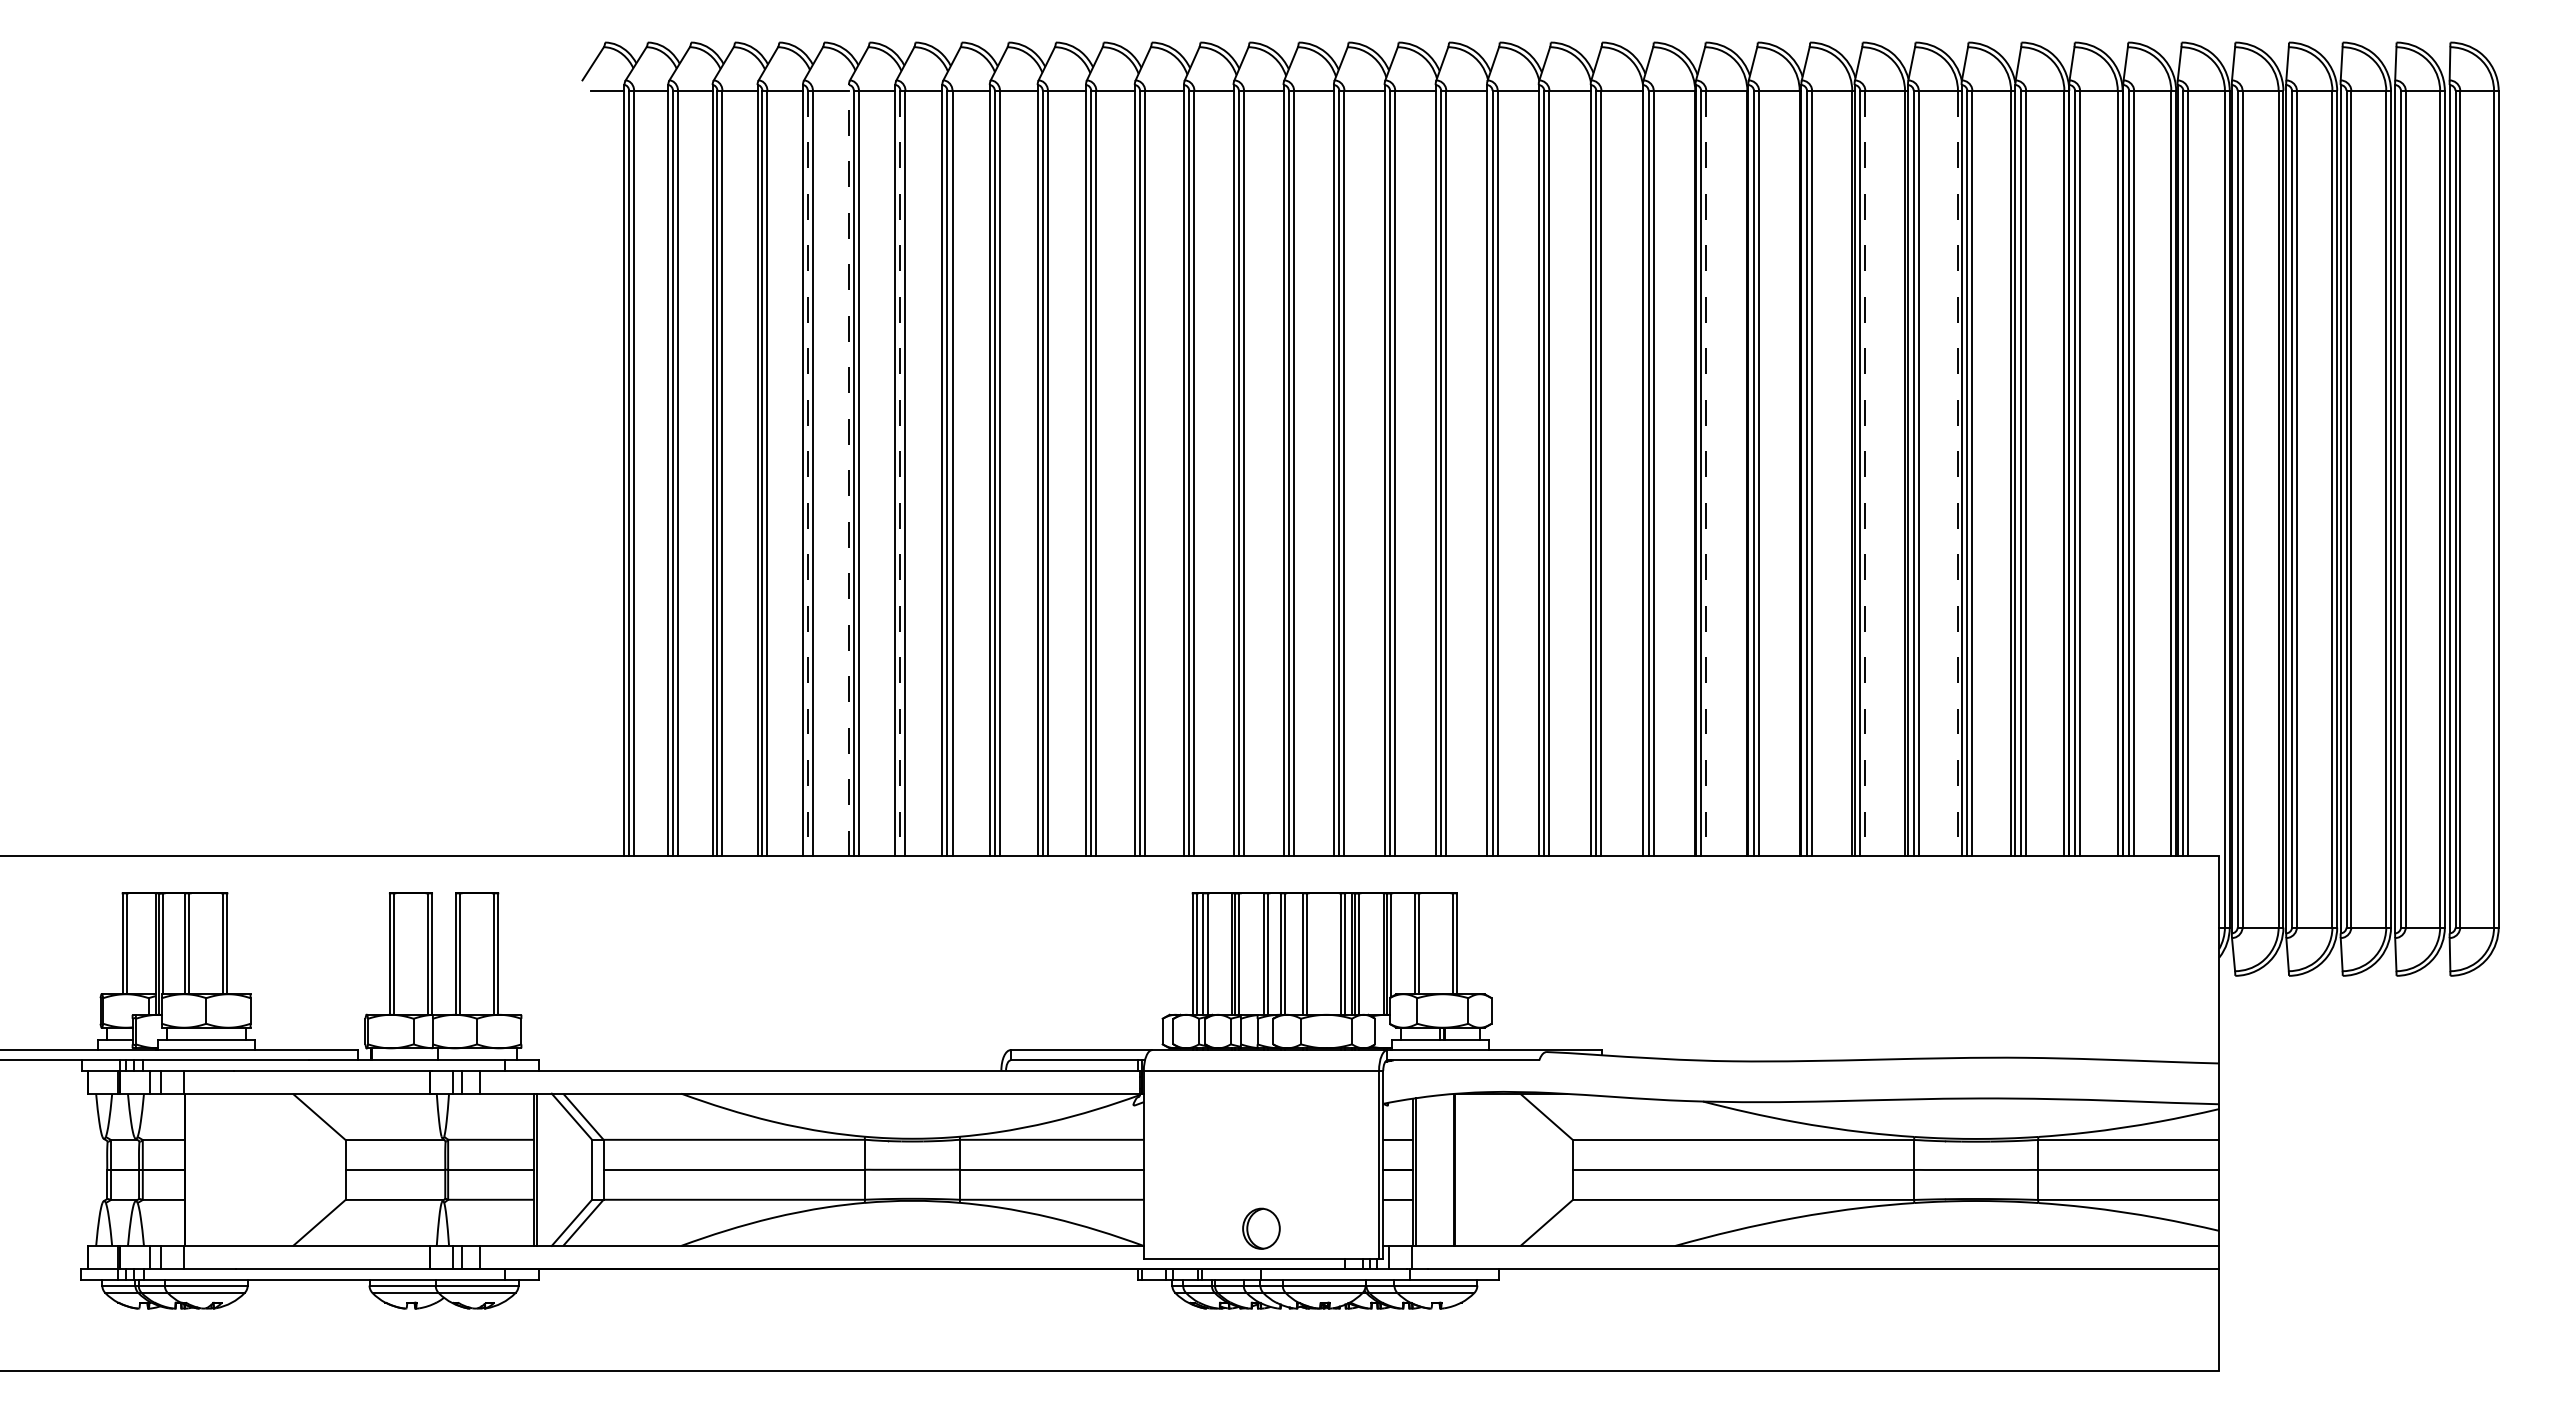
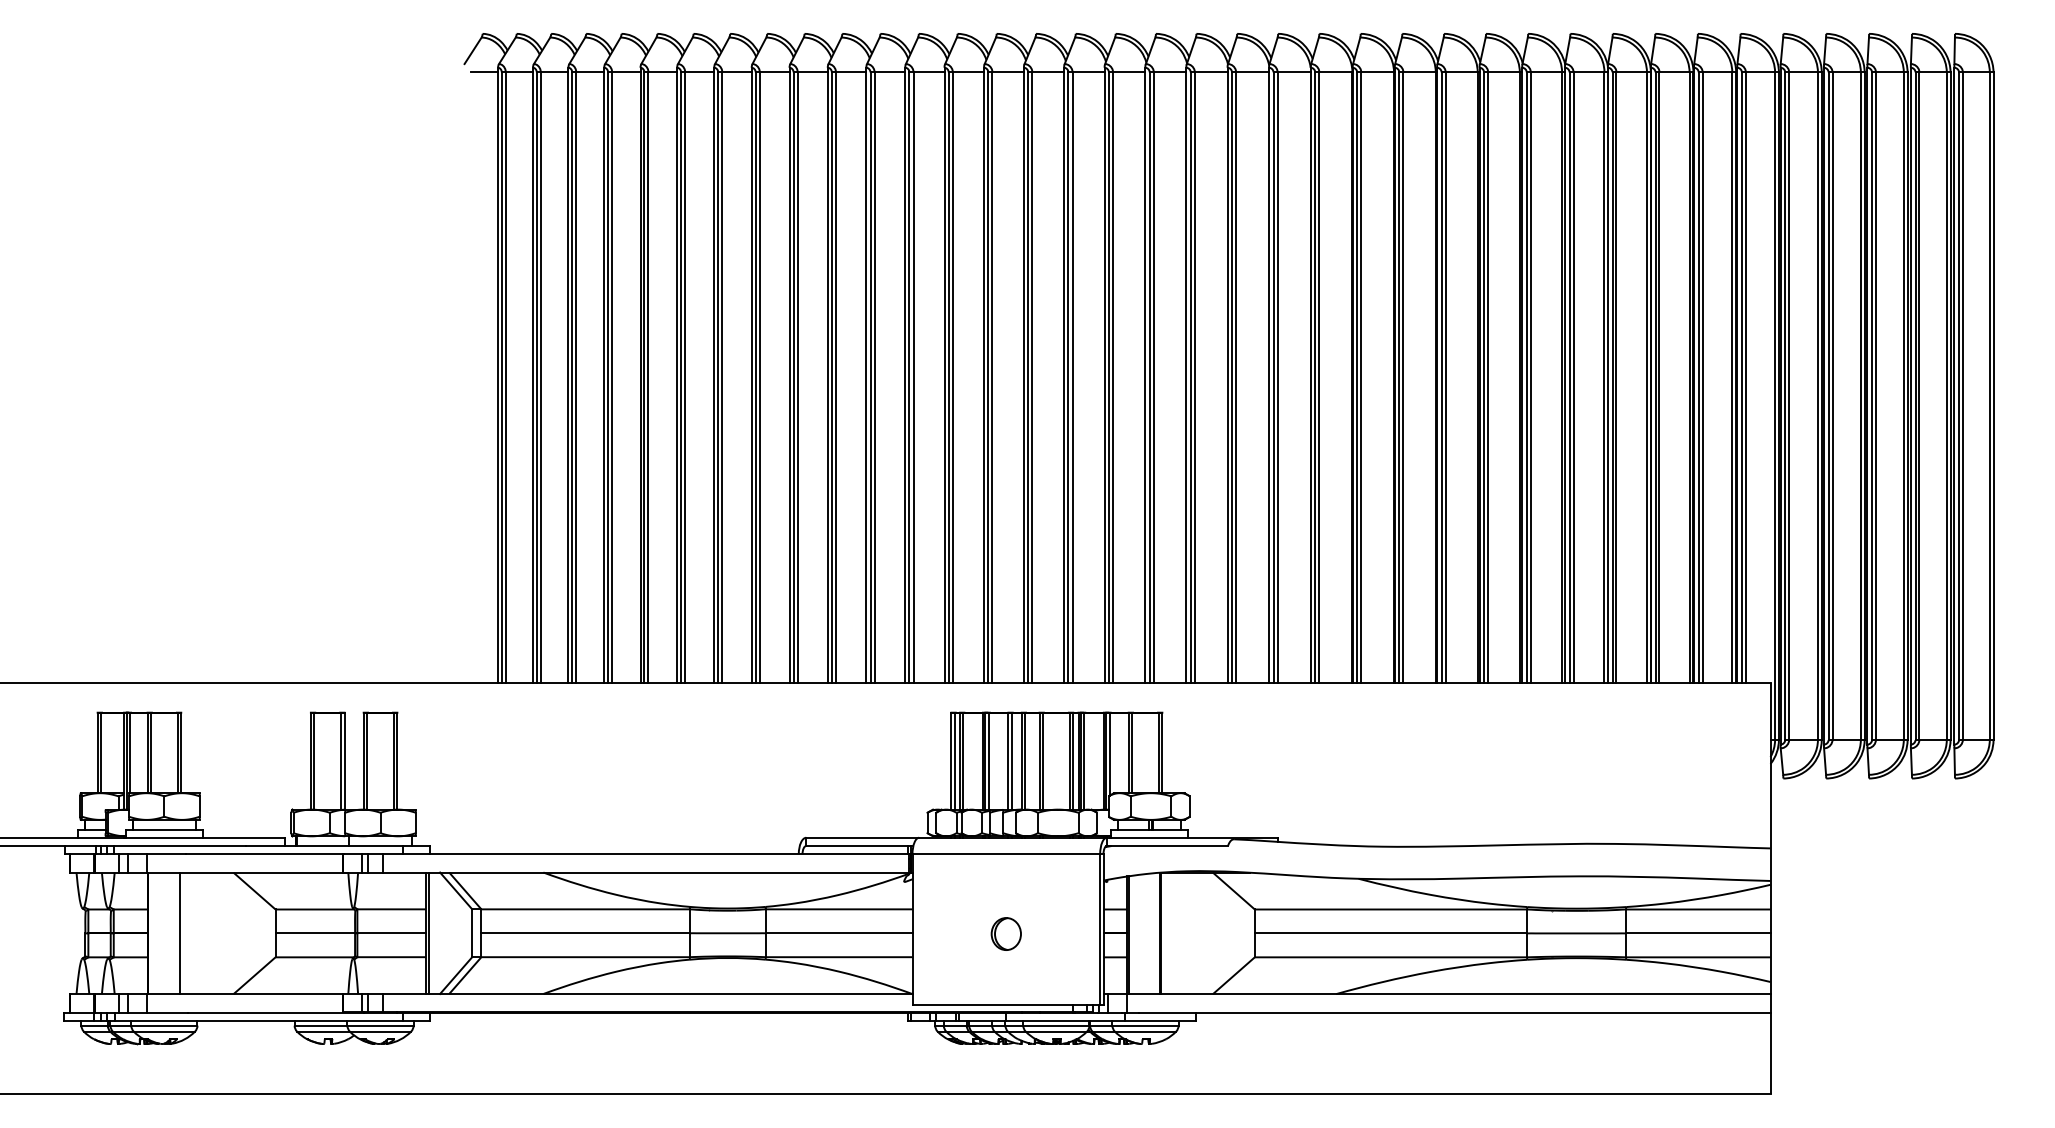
line: (848, 470) -> (676, 375), dashed -> solid
line: (807, 473) -> (644, 377), dashed -> solid
line: (900, 473) -> (718, 377), dashed -> solid
line: (1706, 473) -> (1361, 377), dashed -> solid
line: (1865, 473) -> (1488, 377), dashed -> solid
line: (1957, 473) -> (1561, 377), dashed -> solid
line: (225, 1169) -> (179, 933), added
part: (1261, 1228) -> (1006, 933), moved

